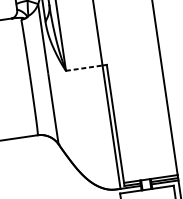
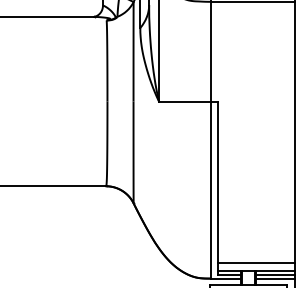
line: (84, 68) -> (185, 101), dashed -> solid
line: (149, 173) -> (255, 263), added

